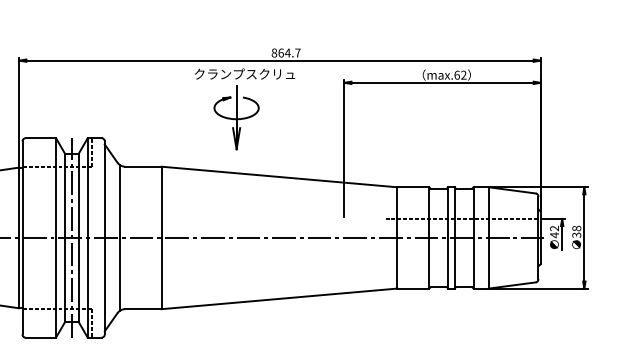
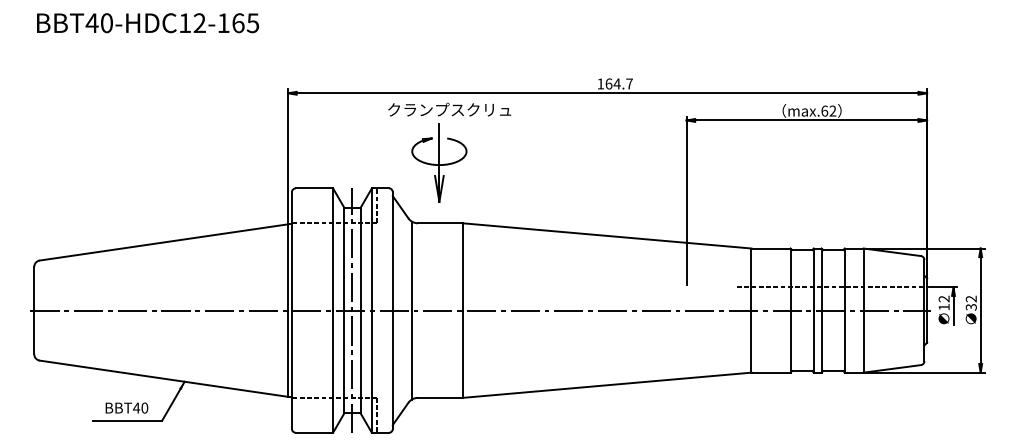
text: (274, 52) -> (600, 83), 864.7 -> 164.7
part: (236, 108) -> (439, 152), moved
text: (576, 228) -> (971, 298), 38 -> 32
text: (554, 234) -> (943, 306), 42 -> 12

